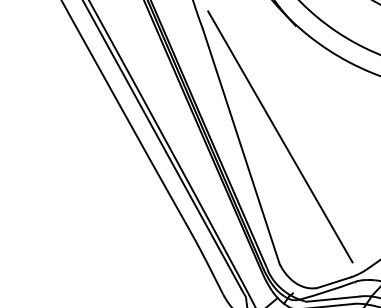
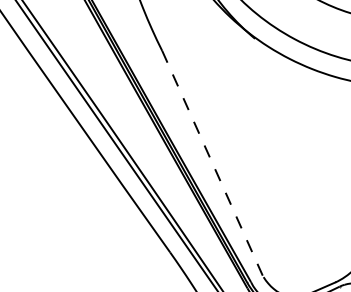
line: (280, 136) -> (250, 149), removed
line: (241, 146) -> (212, 163), solid -> dashed

